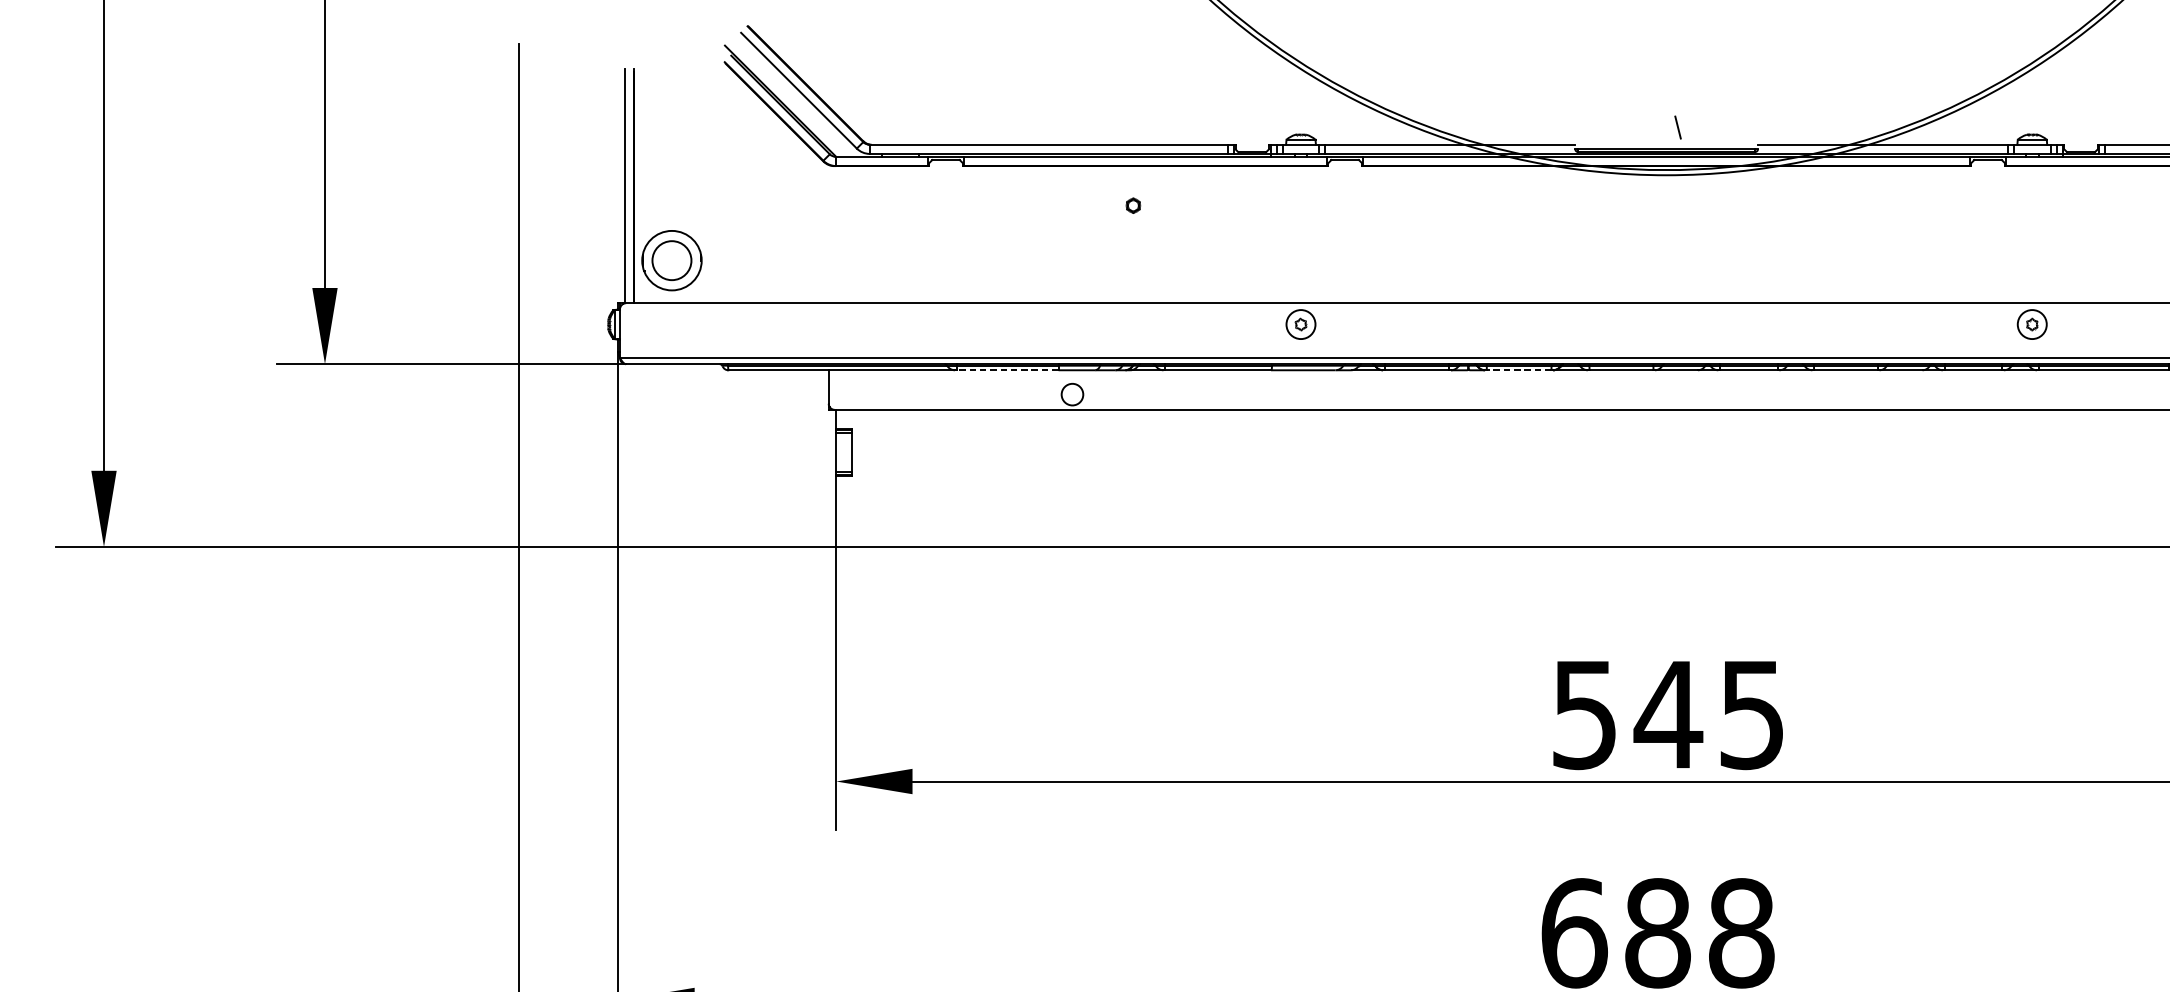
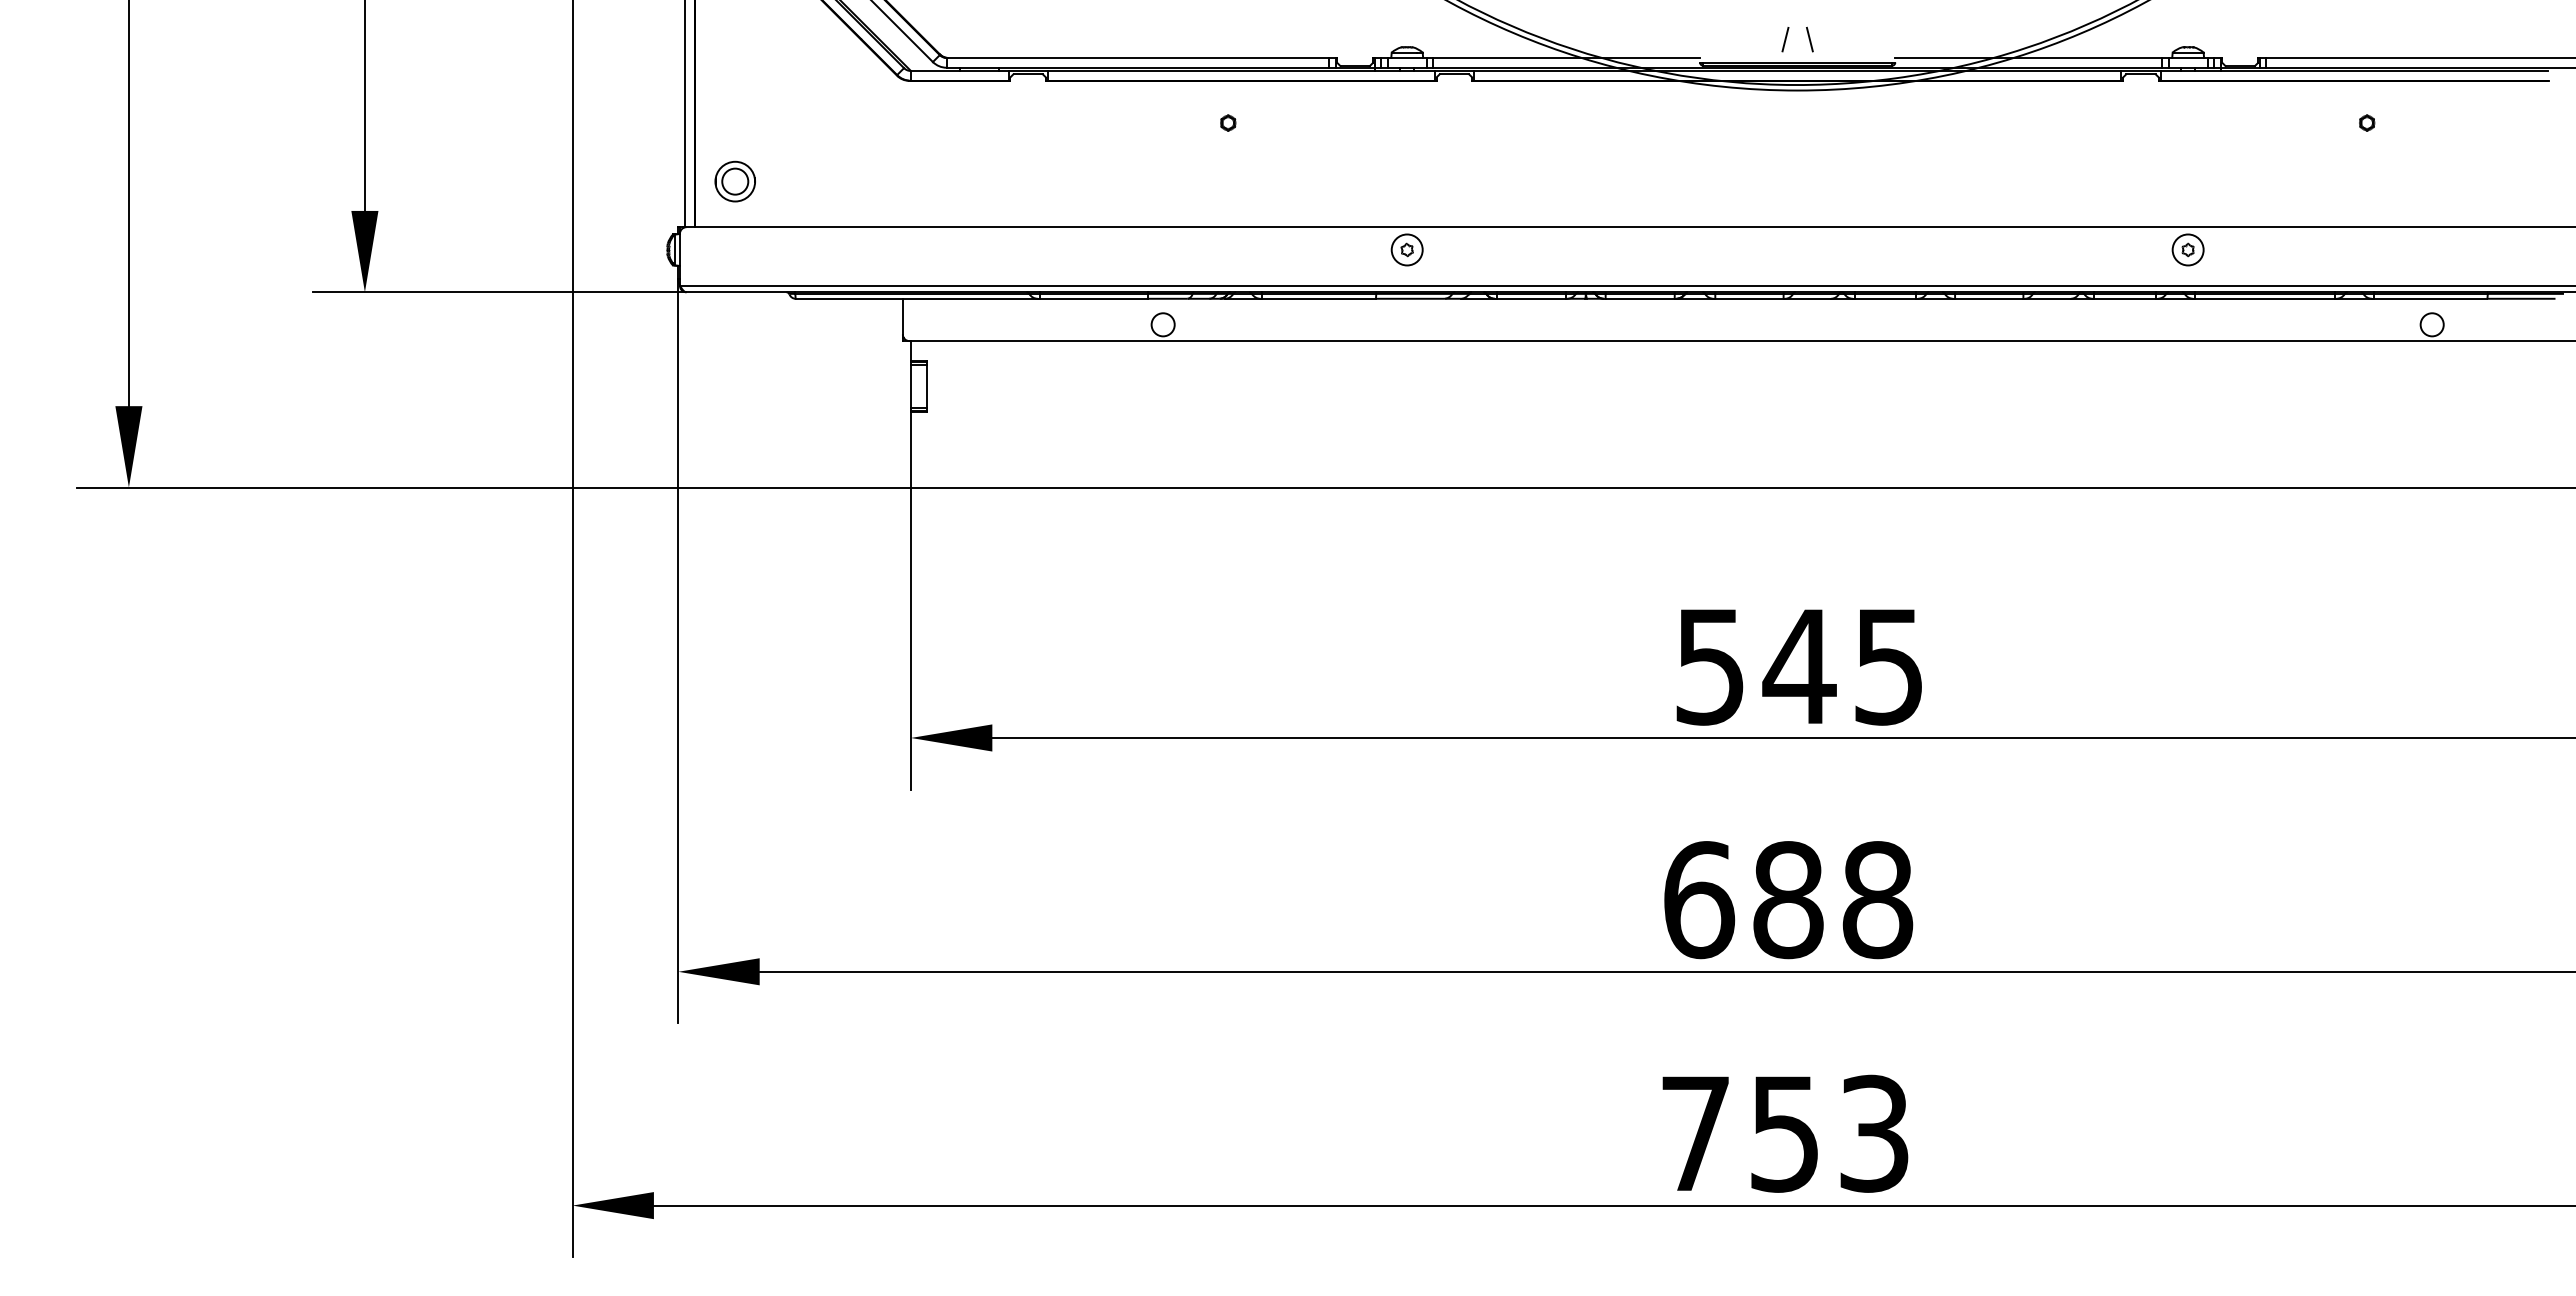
line: (1655, 127) -> (1785, 39), added
part: (671, 260) -> (734, 181), size x0.62
line: (1007, 369) -> (1093, 298), dashed -> solid
line: (1519, 369) -> (1640, 298), dashed -> solid

